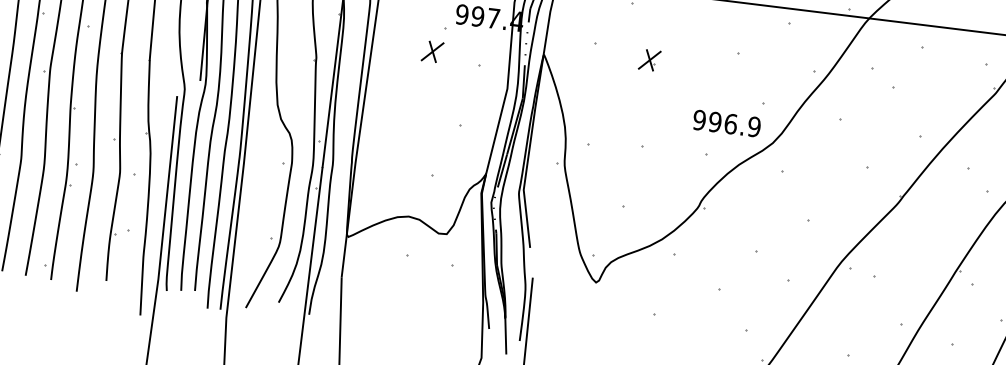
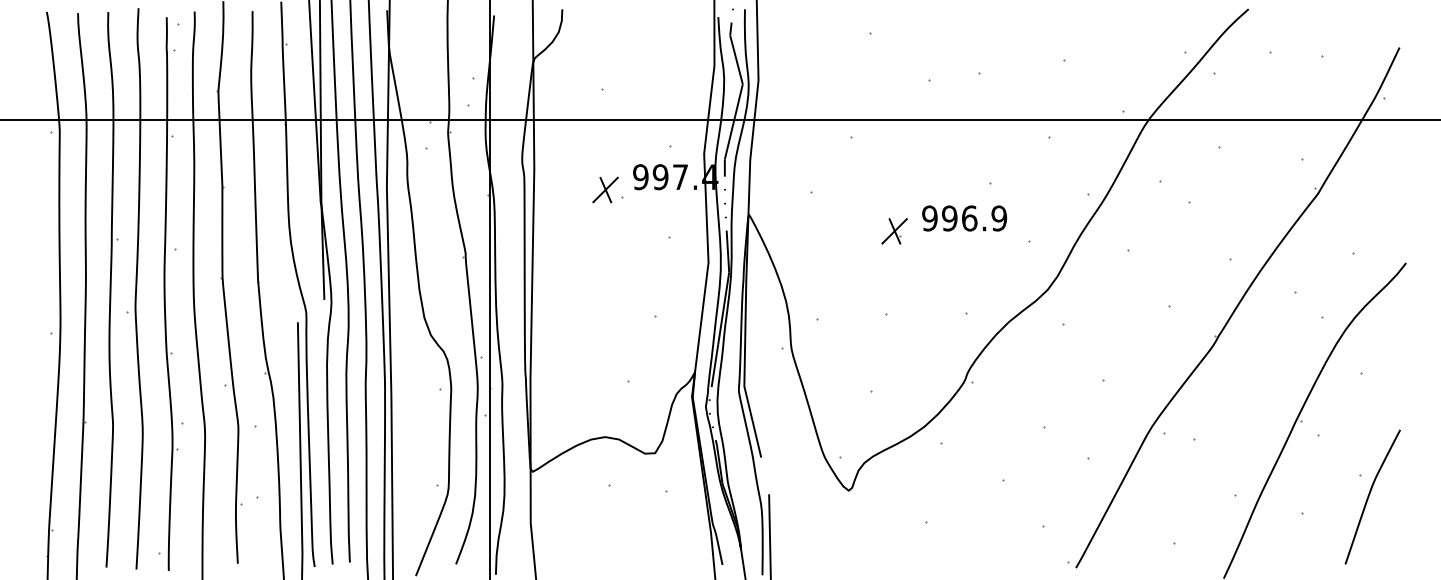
part: (432, 51) -> (605, 189), moved
part: (649, 60) -> (894, 231), moved
text: (726, 123) -> (964, 218), moved

